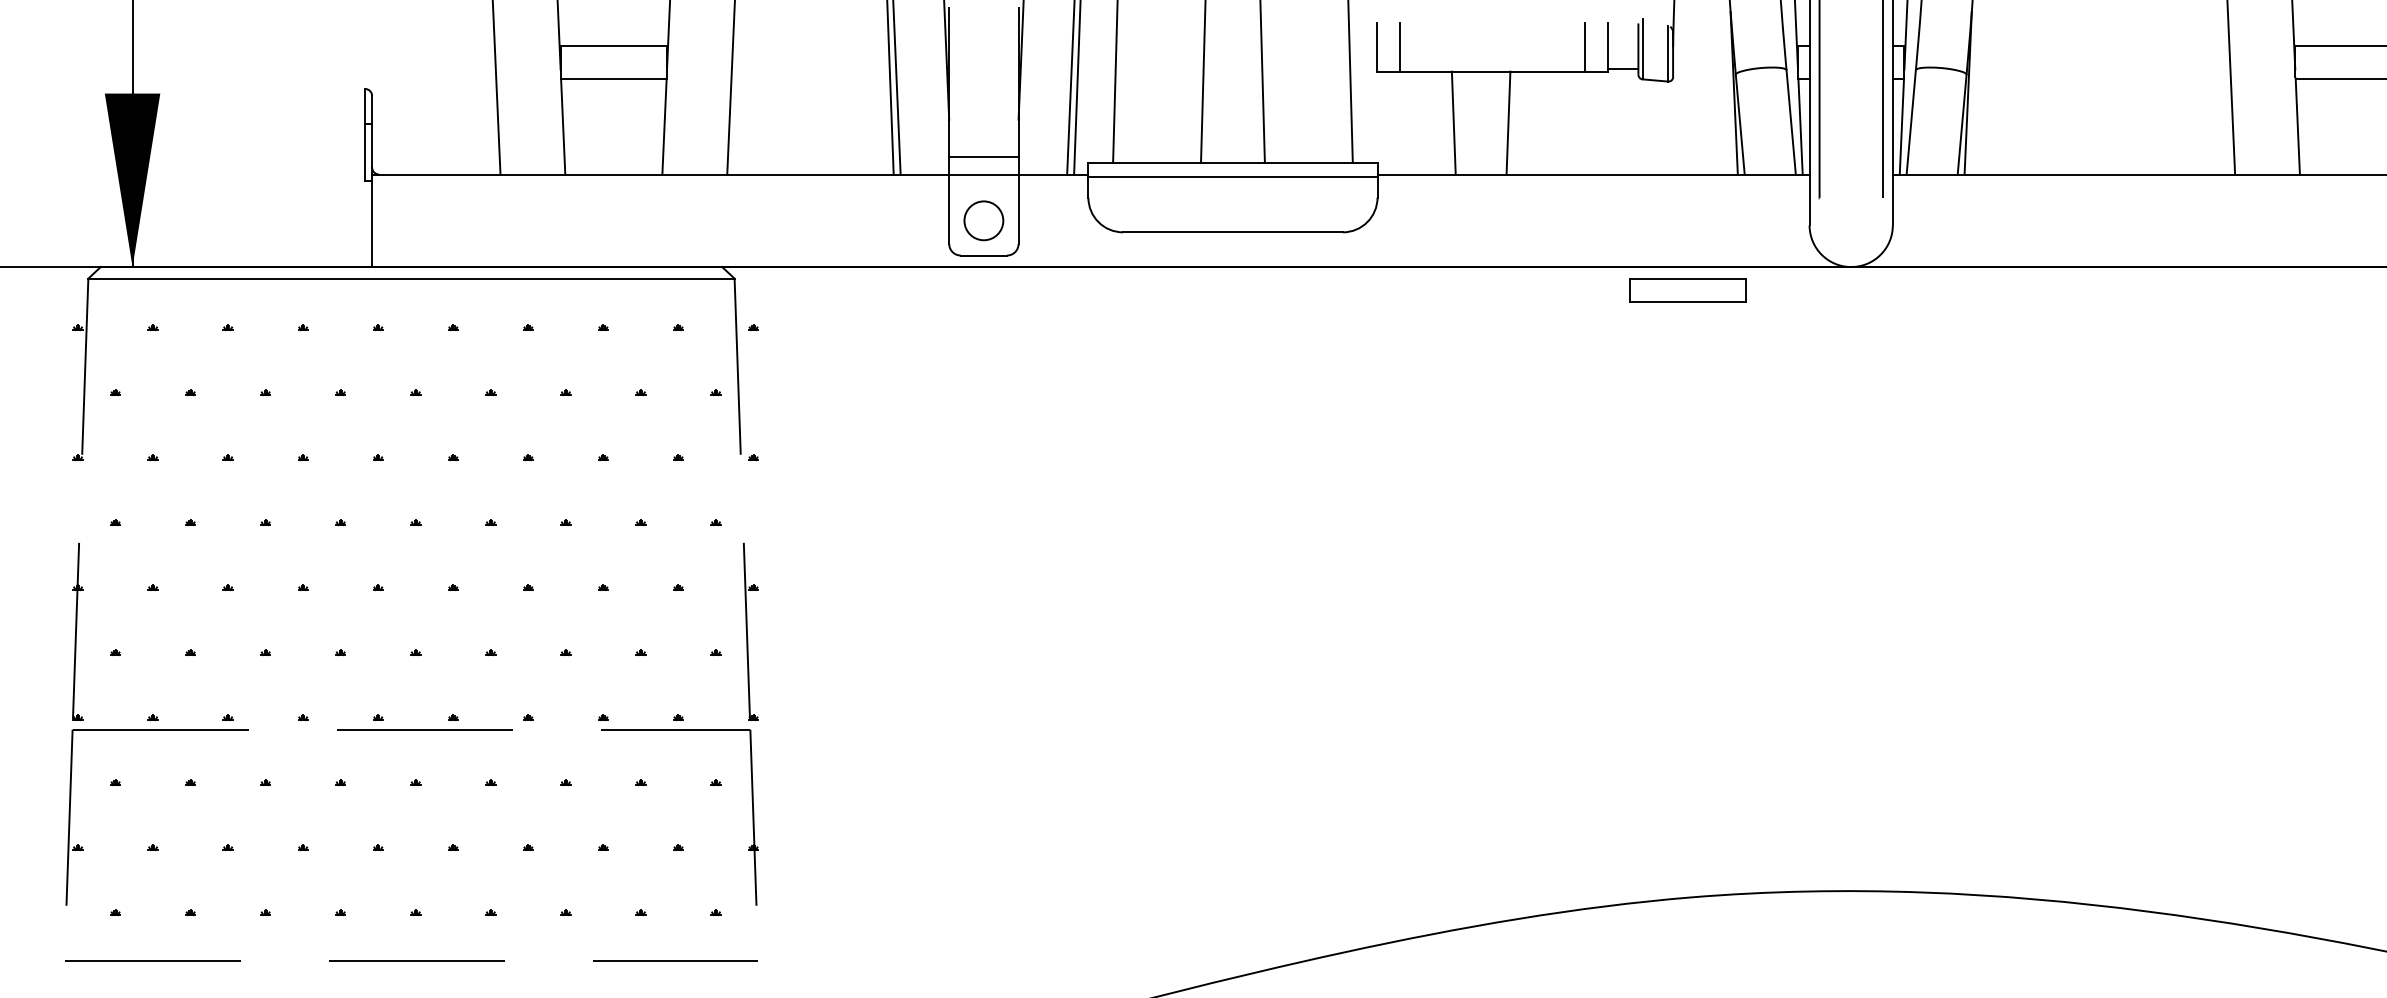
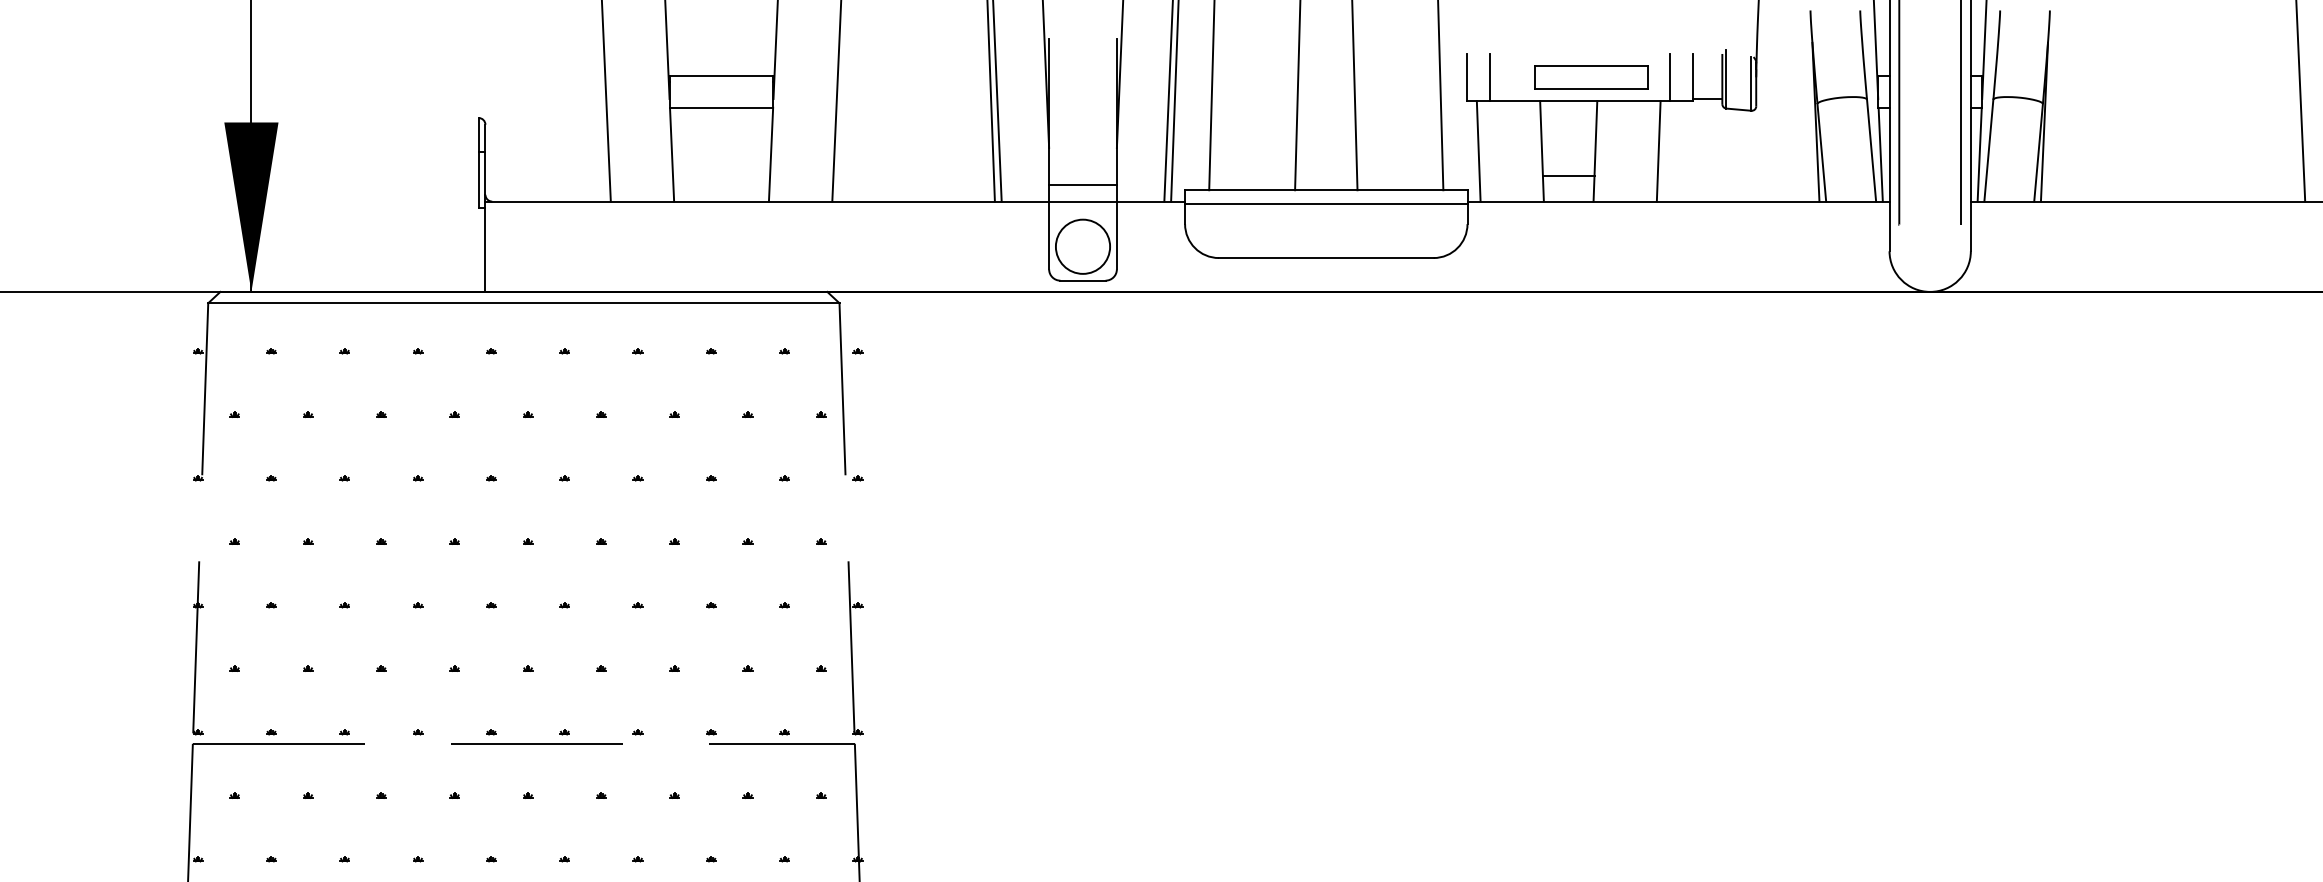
line: (1388, 122) -> (1478, 150), added
line: (1573, 122) -> (1658, 150), added
line: (1480, 148) -> (1568, 176), added
circle: (983, 220) -> (1082, 246), size x1.43
part: (1687, 290) -> (1590, 77), moved

